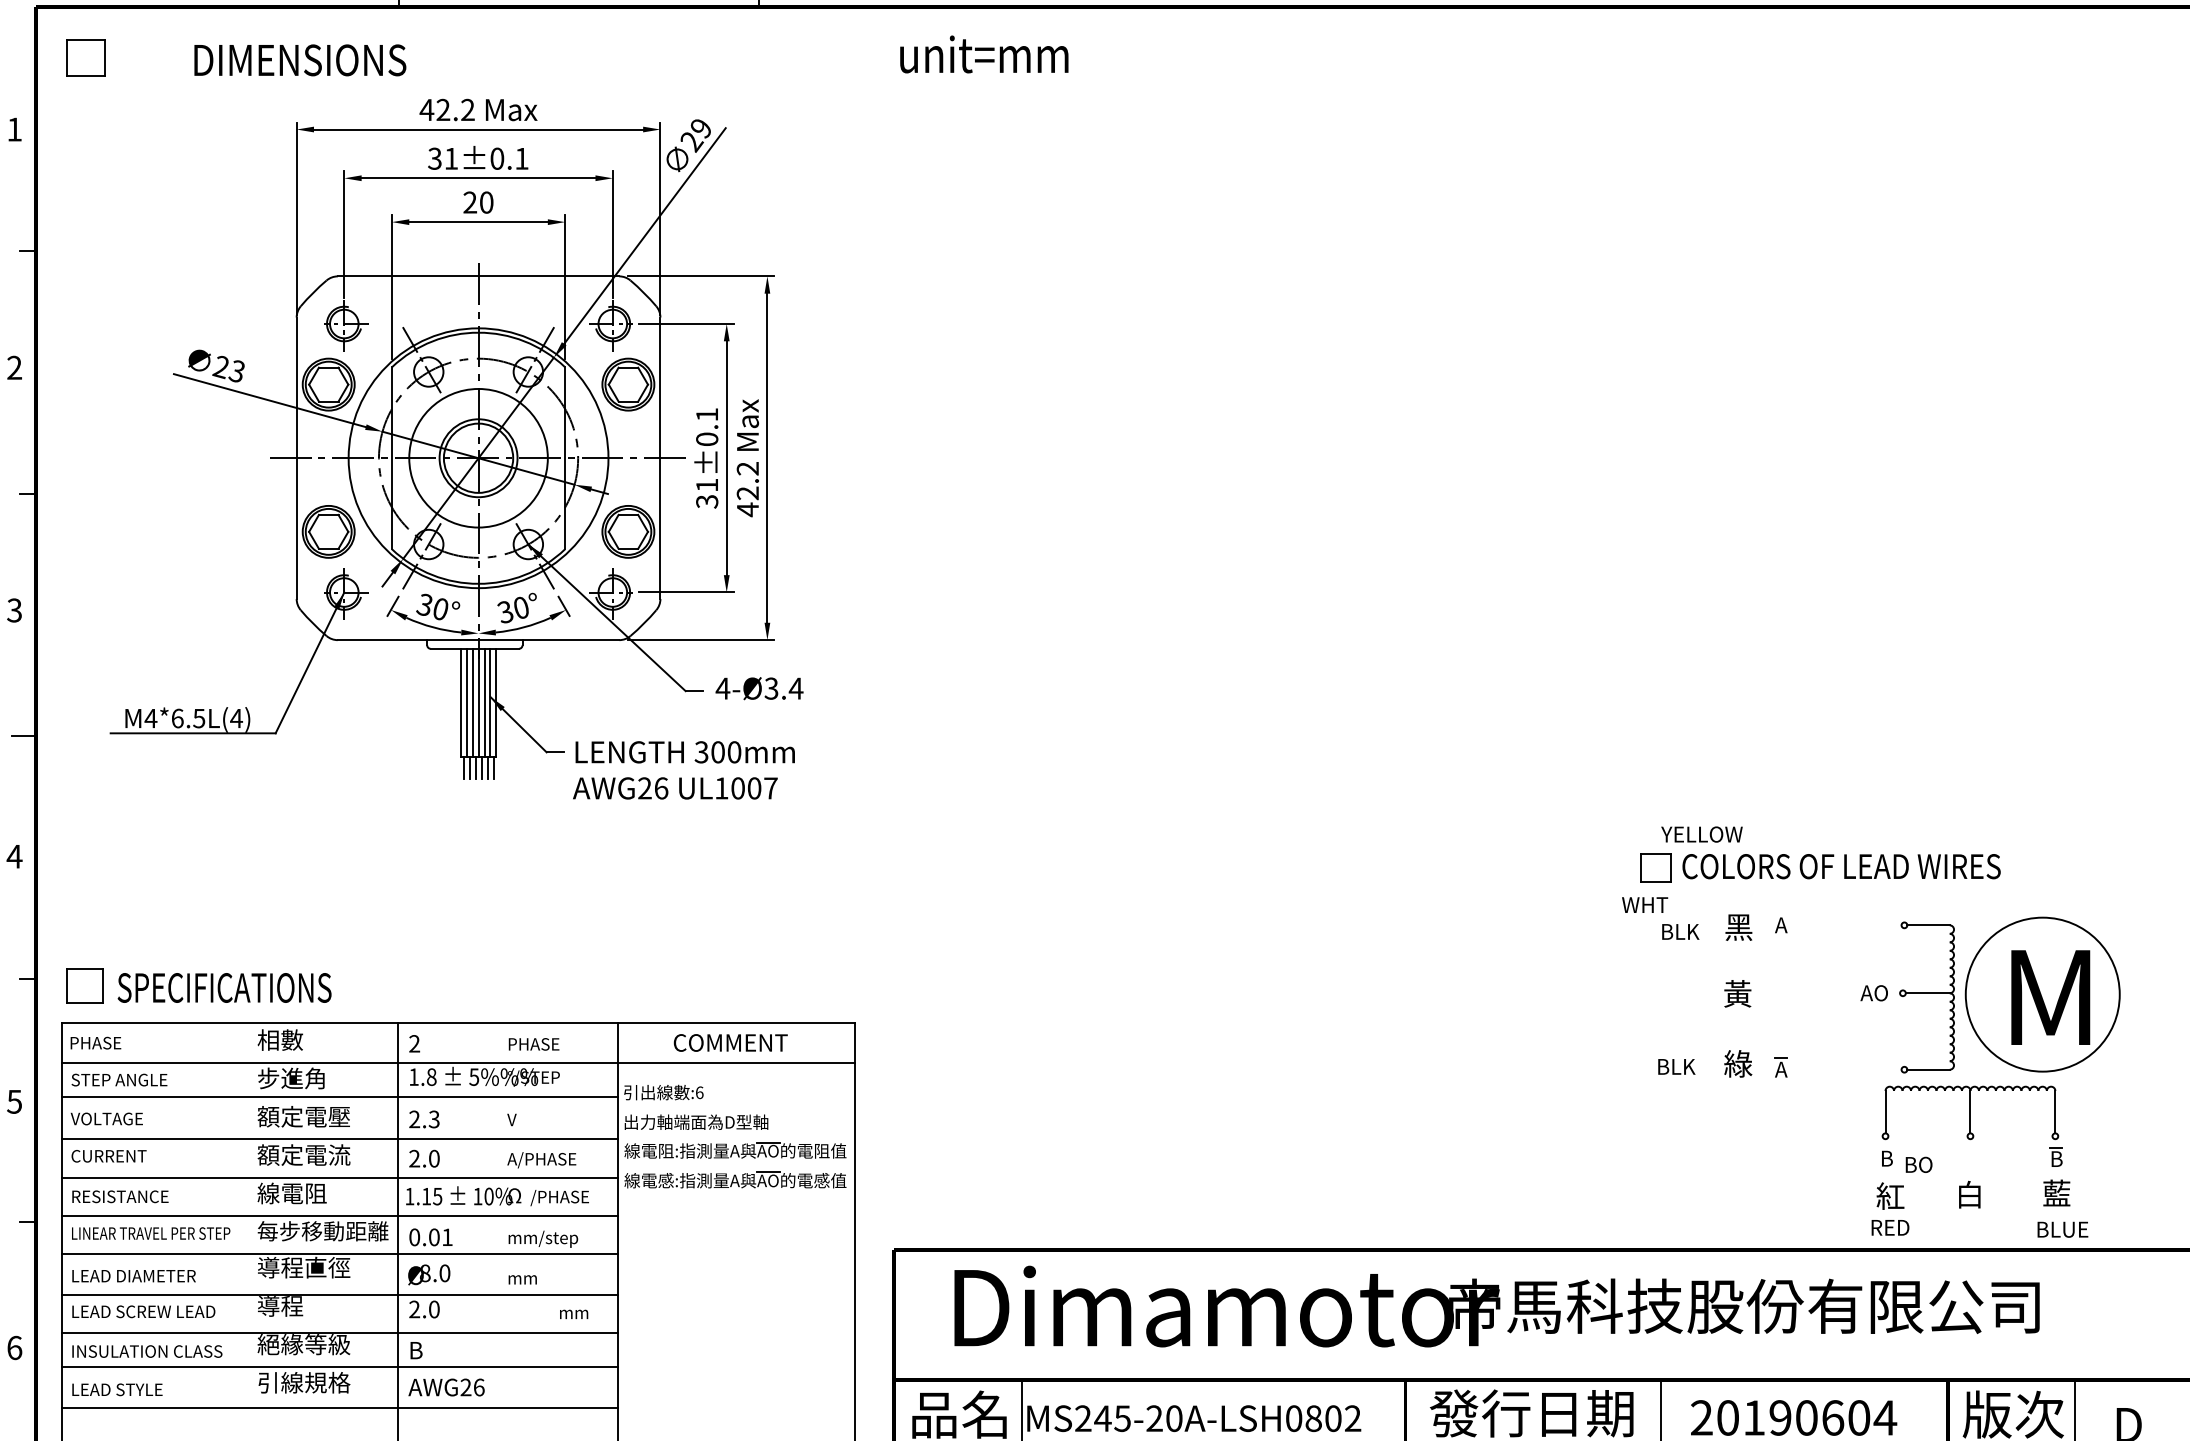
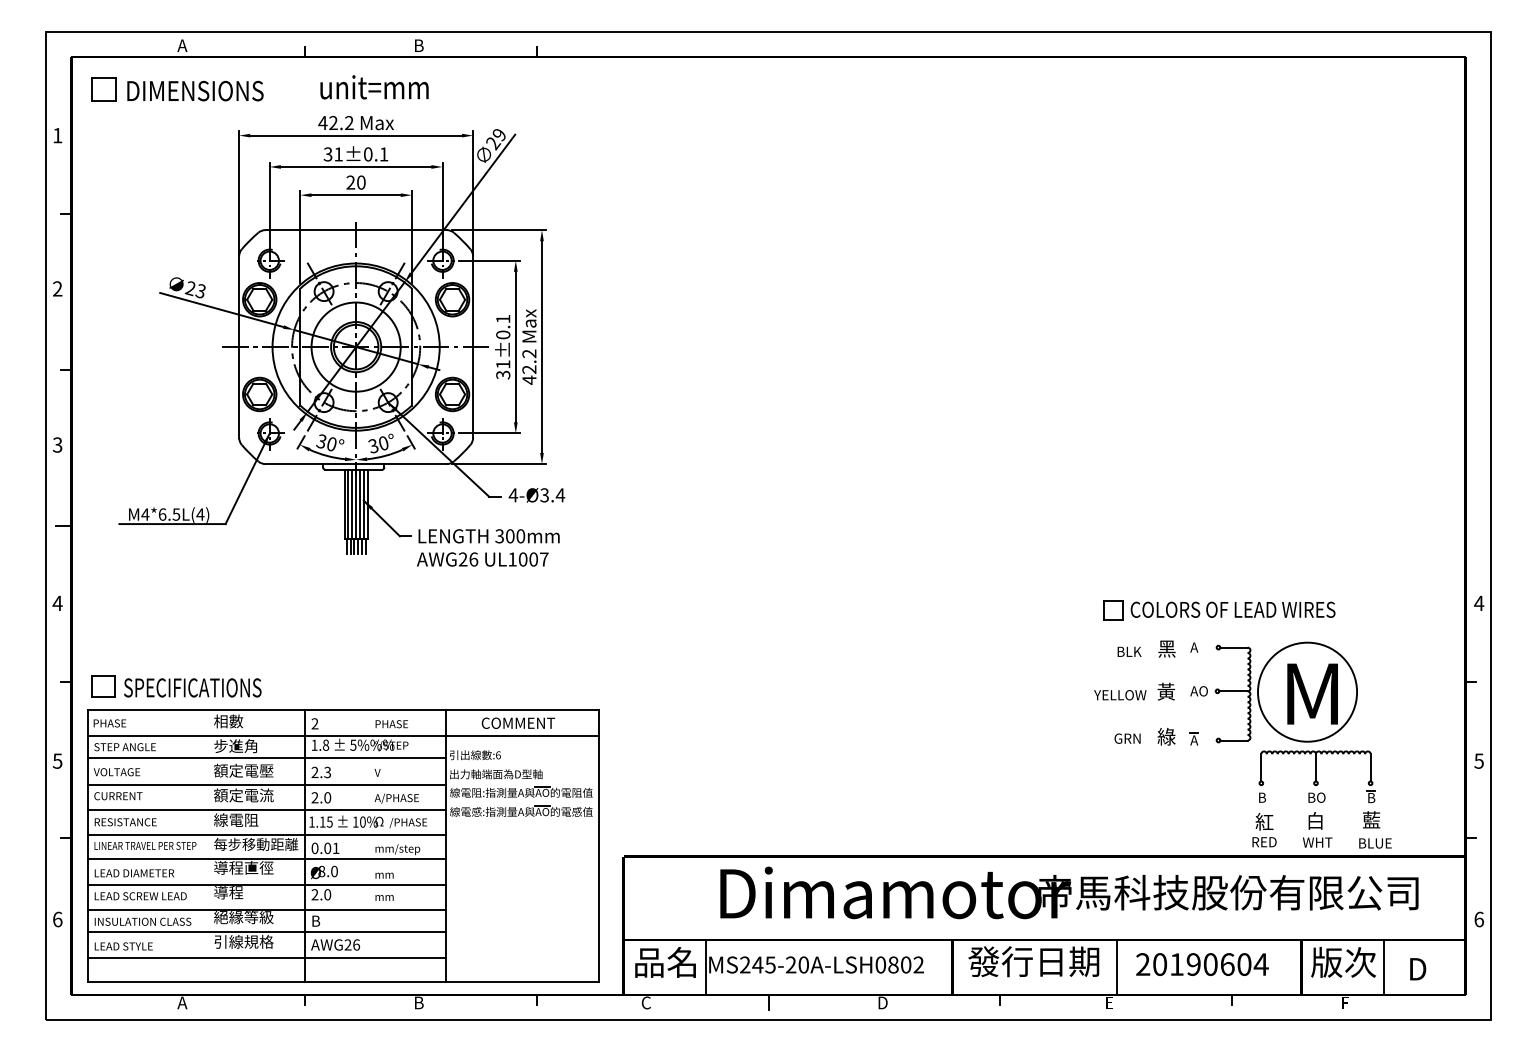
text: (984, 54) -> (374, 87), moved
text: (300, 59) -> (195, 90), moved
text: (1702, 835) -> (1120, 695), moved
text: (1644, 904) -> (1317, 842), moved
part: (1989, 995) -> (1273, 692), moved
text: (1677, 1066) -> (1127, 738), BLK -> GRN
text: (1918, 1164) -> (1316, 797), moved
text: (1497, 1305) -> (1069, 892), moved
text: (573, 1313) -> (384, 897), moved

